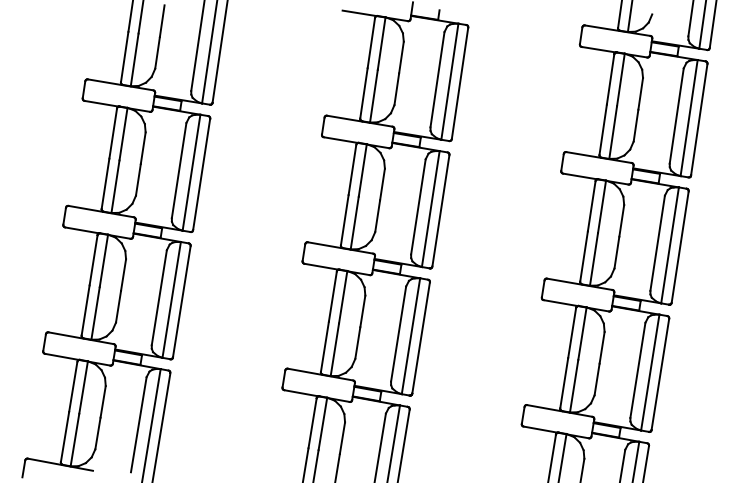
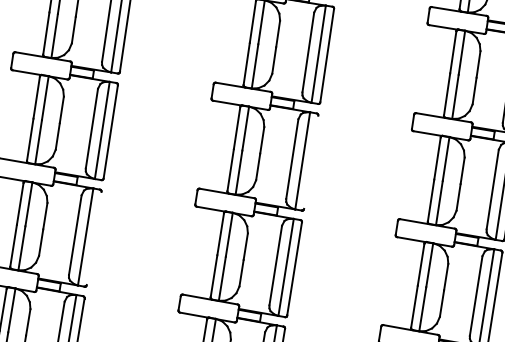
line: (440, 210) -> (310, 162), removed
line: (181, 301) -> (93, 238), removed

